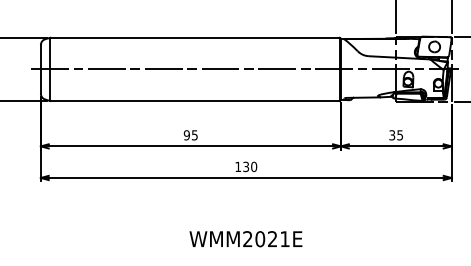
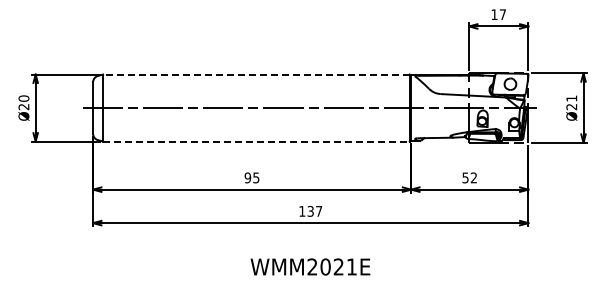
line: (194, 37) -> (255, 74), solid -> dashed
line: (195, 100) -> (256, 141), solid -> dashed
text: (395, 134) -> (469, 177), 35 -> 52
text: (253, 167) -> (318, 211), 130 -> 137
text: (245, 238) -> (310, 266), moved

